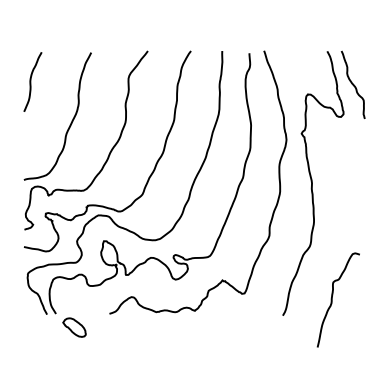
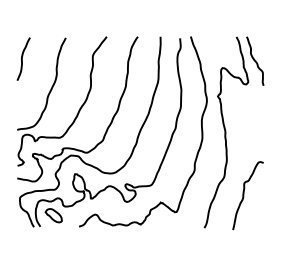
curve: (332, 299) -> (243, 195), moved
part: (74, 327) -> (53, 215), moved

